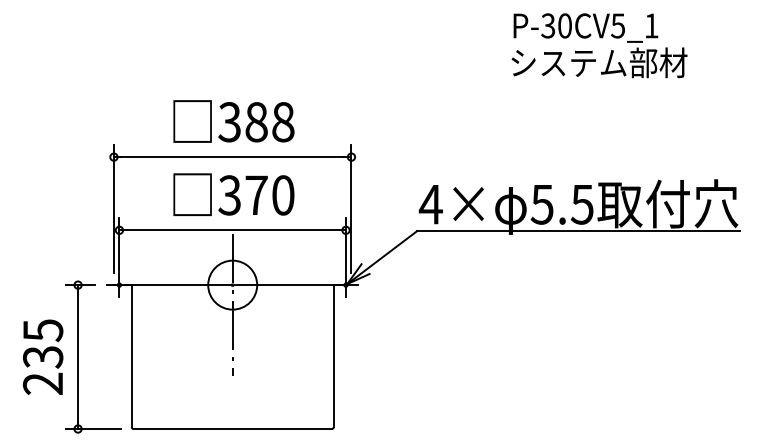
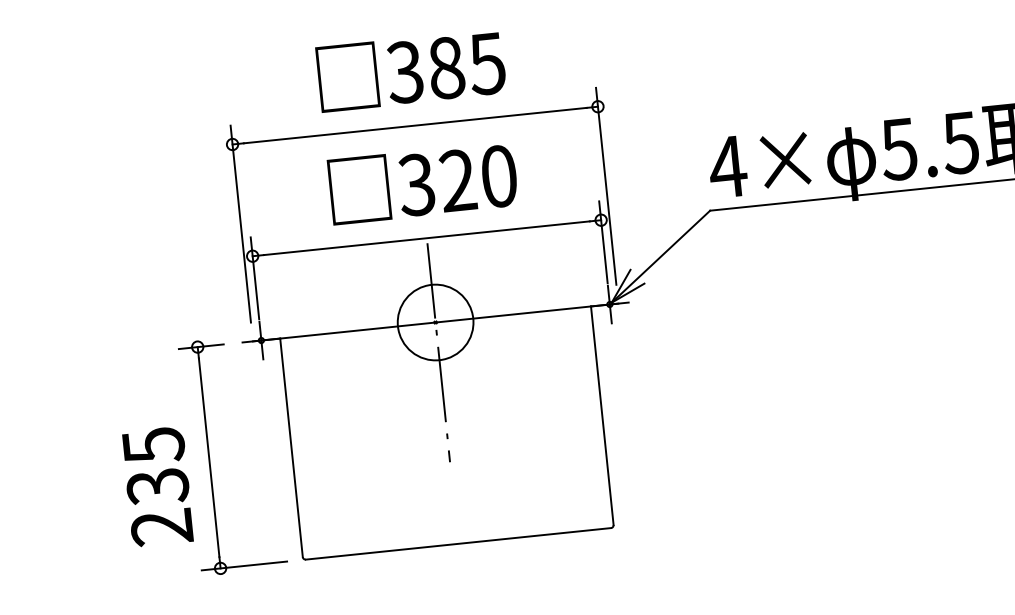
text: (282, 122) -> (486, 64), 388 -> 385
text: (256, 194) -> (457, 179), 370 -> 320
text: (43, 356) -> (158, 485), moved

